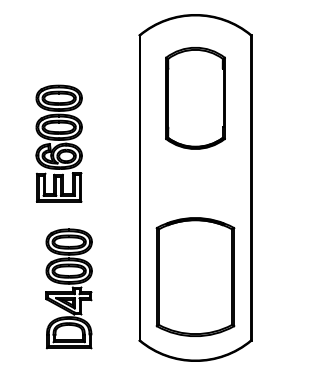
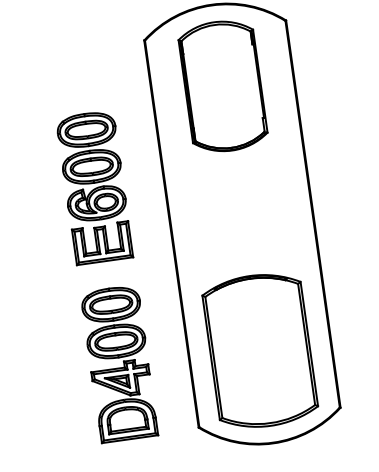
part: (195, 98) -> (223, 86), moved
part: (58, 143) -> (93, 187), moved
part: (195, 276) -> (260, 350), moved
part: (68, 288) -> (118, 363), moved

